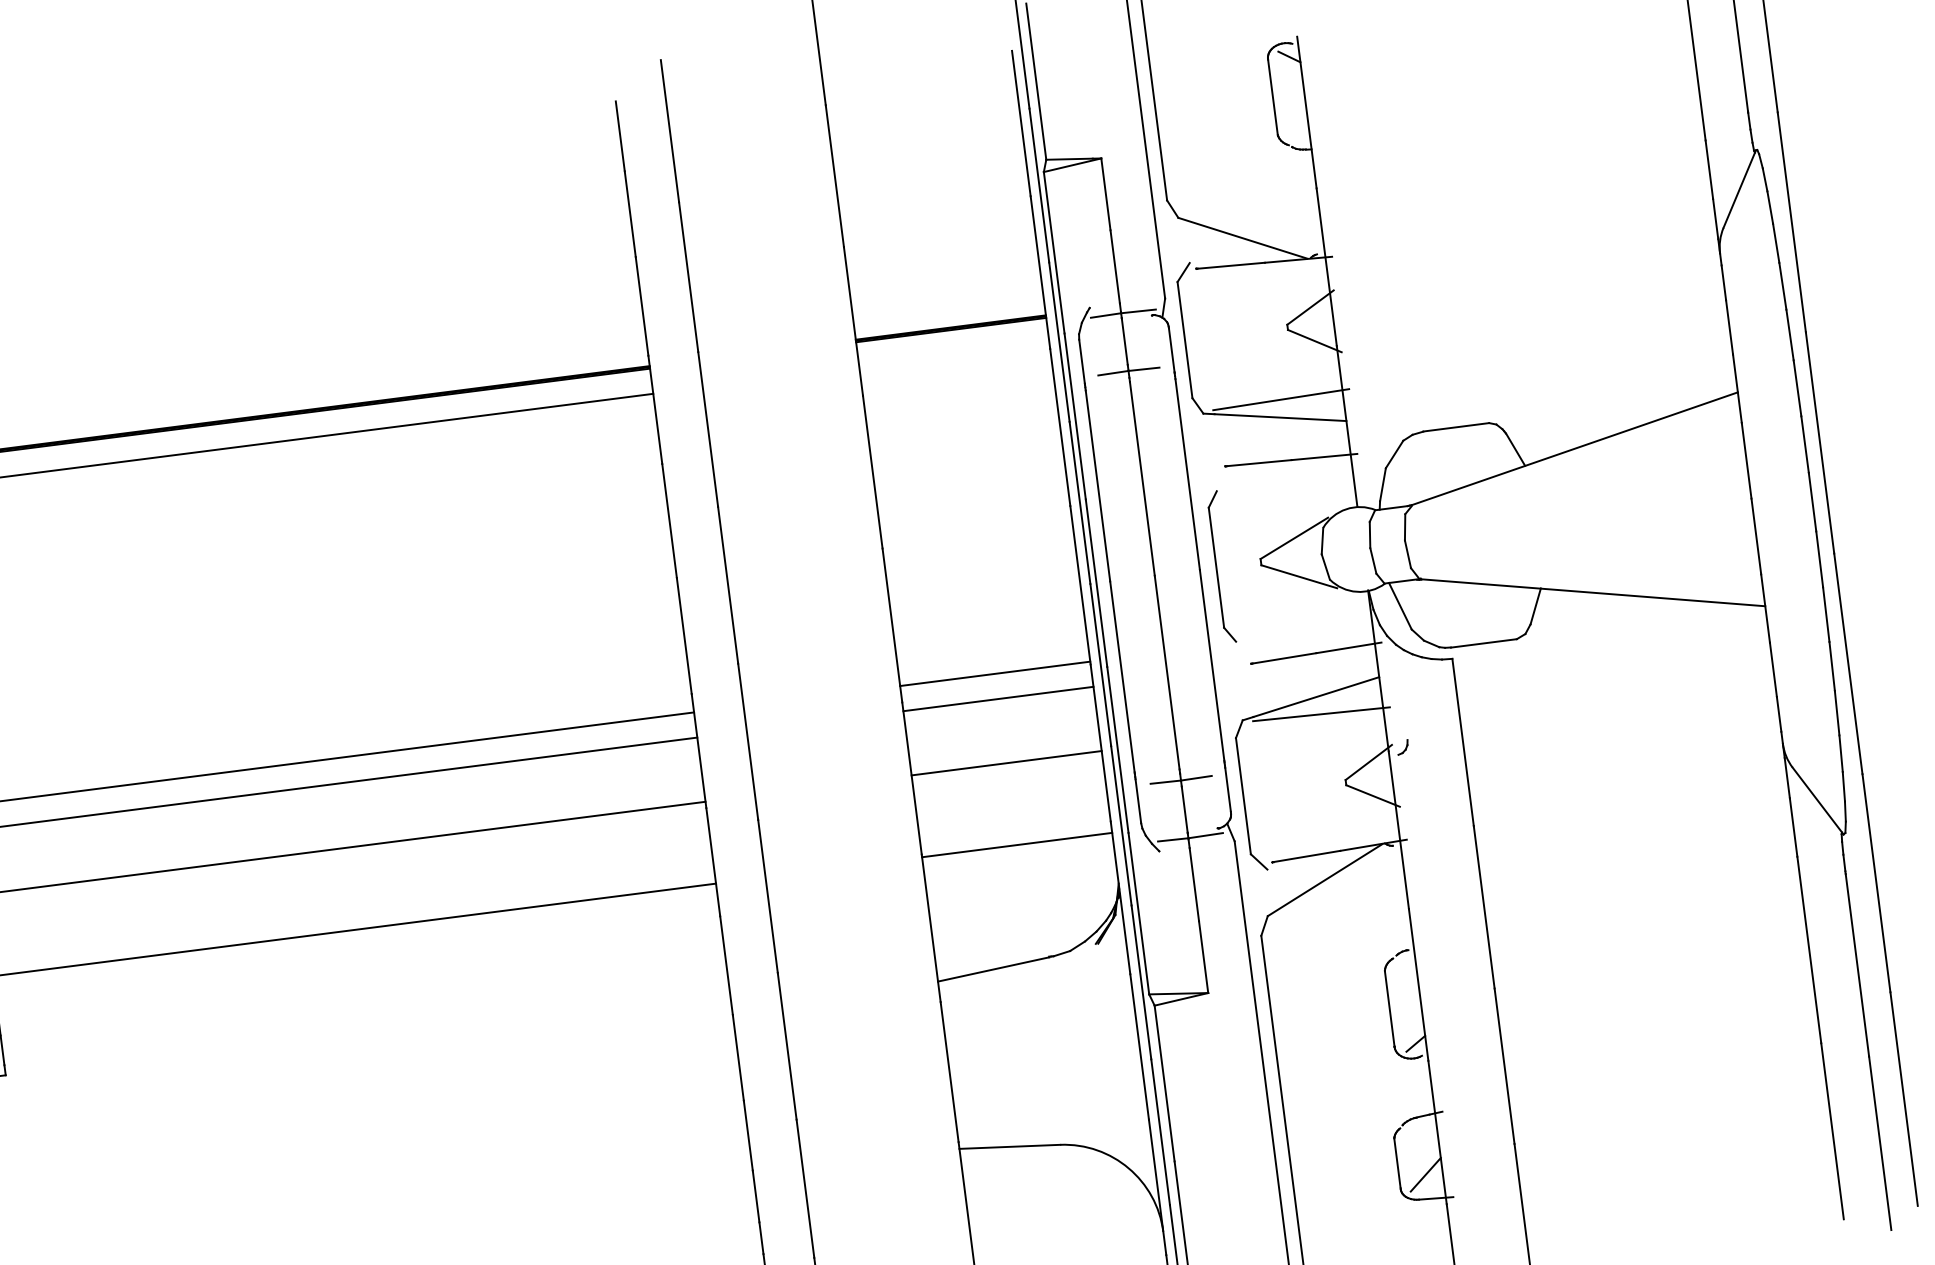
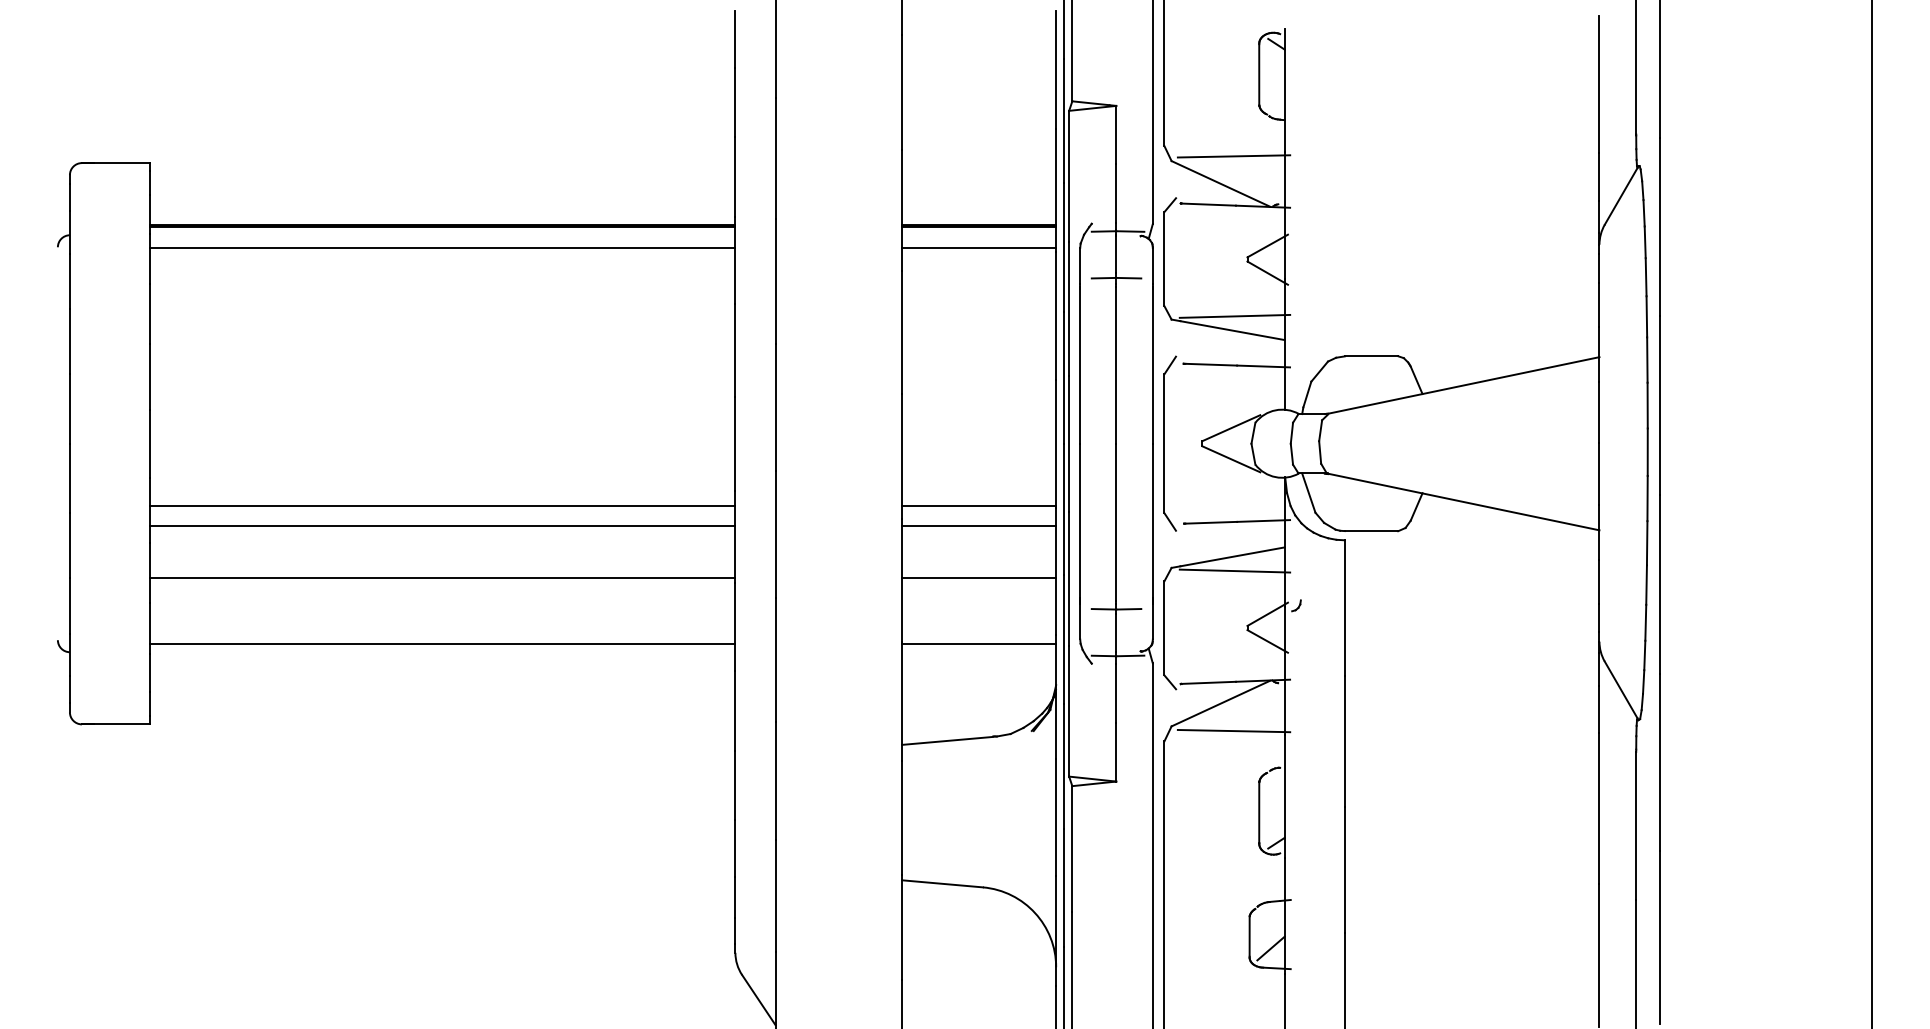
line: (1254, 202) -> (1233, 156), added
line: (954, 355) -> (979, 247), added
part: (1221, 566) -> (1170, 443), size x1.43
line: (1344, 911) -> (1233, 730), added

